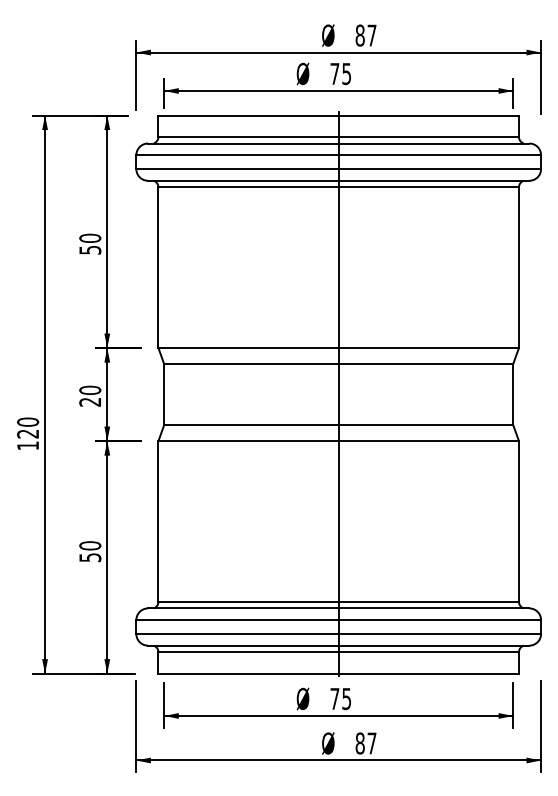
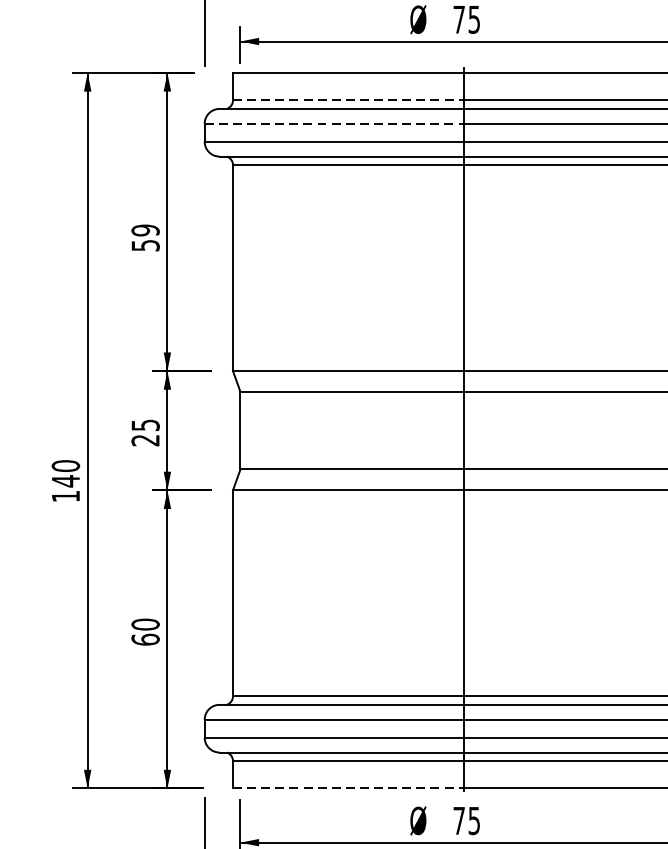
line: (249, 136) -> (349, 99), solid -> dashed
line: (238, 155) -> (335, 124), solid -> dashed
text: (90, 238) -> (145, 230), 50 -> 59
text: (90, 389) -> (145, 424), 20 -> 25
text: (27, 433) -> (65, 480), 120 -> 140
text: (90, 557) -> (145, 639), 50 -> 60
line: (249, 673) -> (349, 788), solid -> dashed

